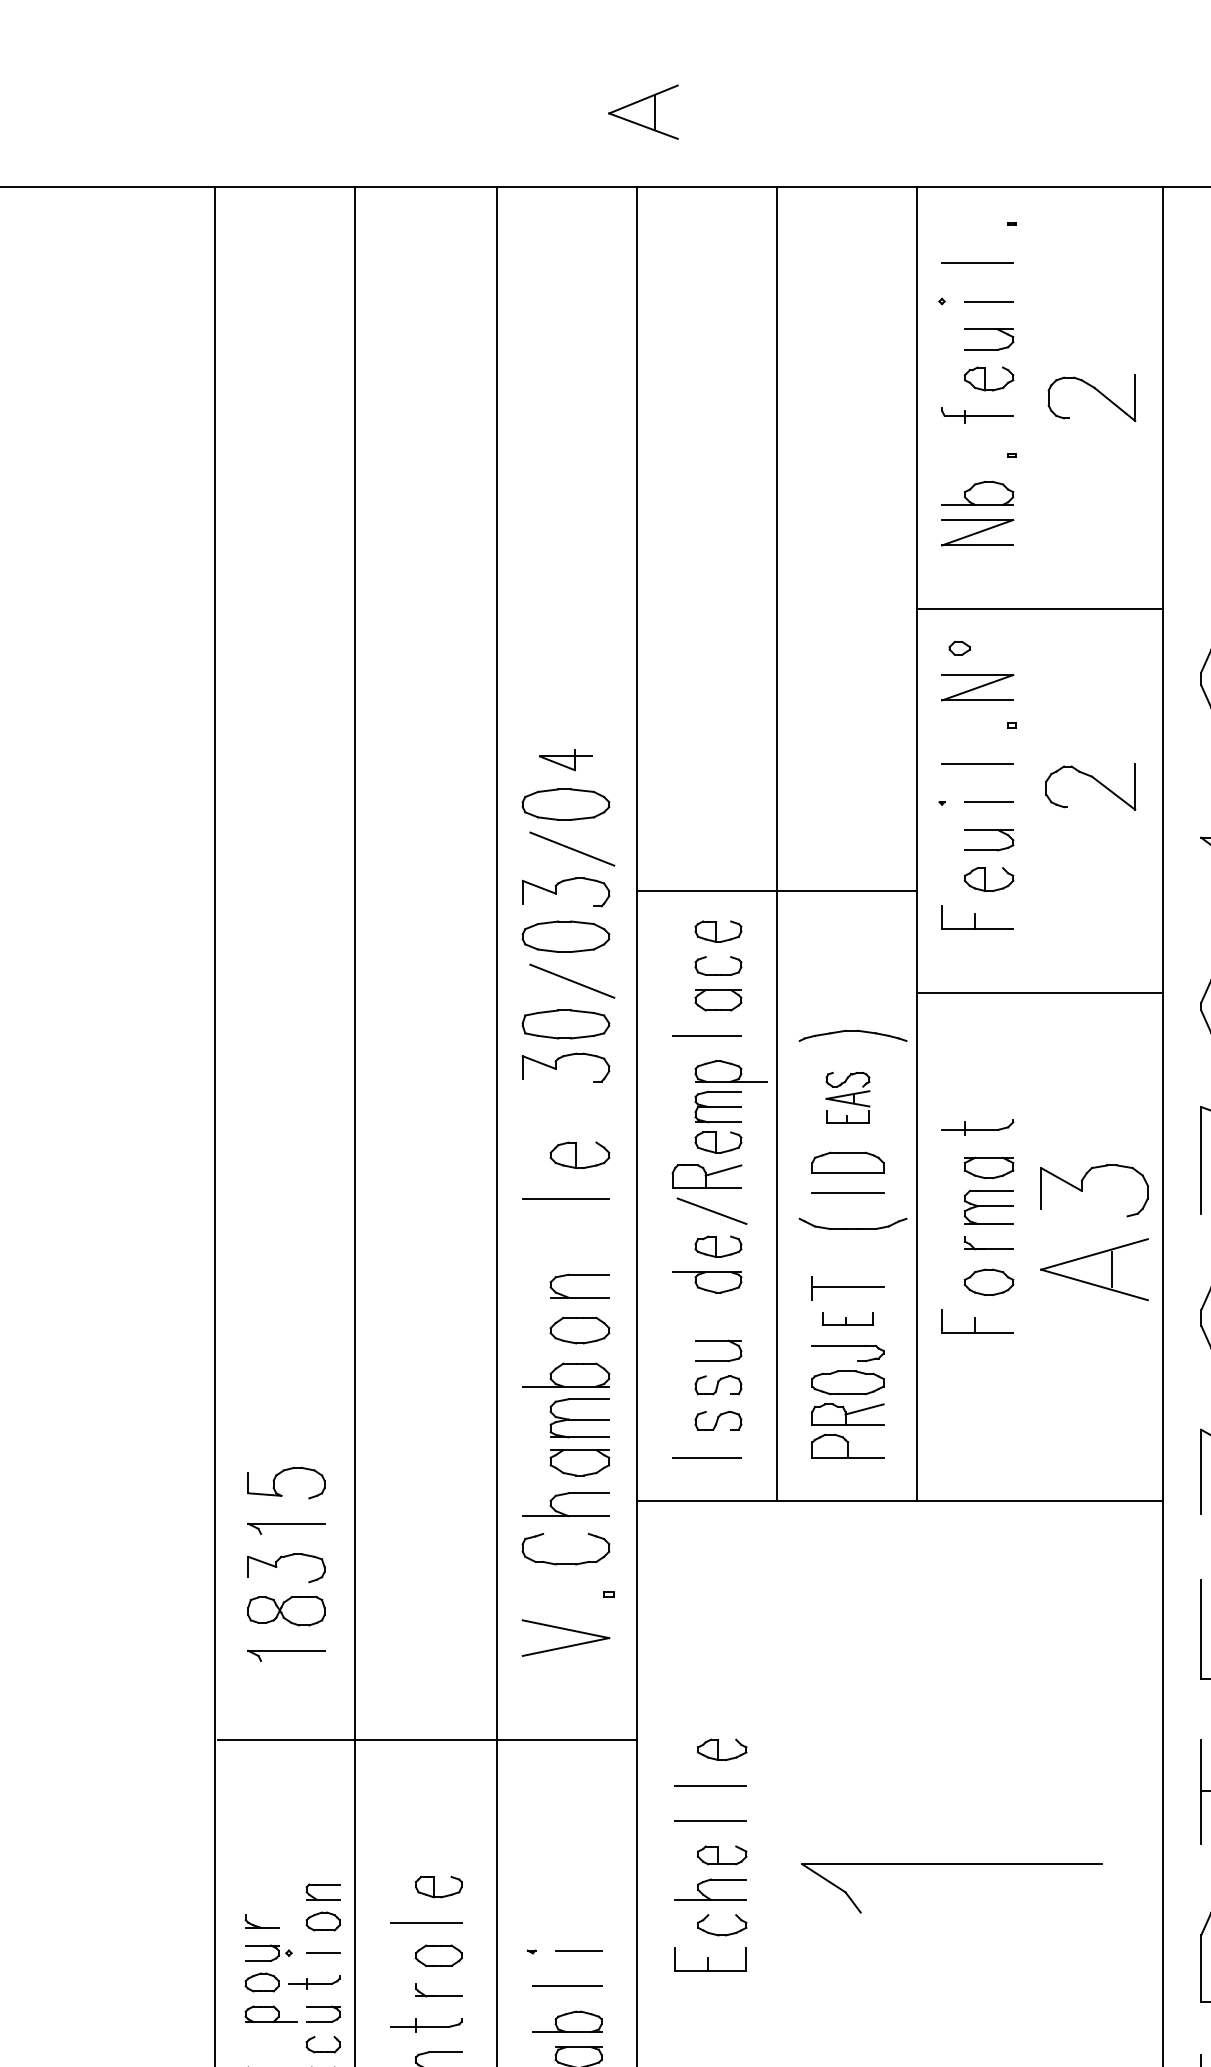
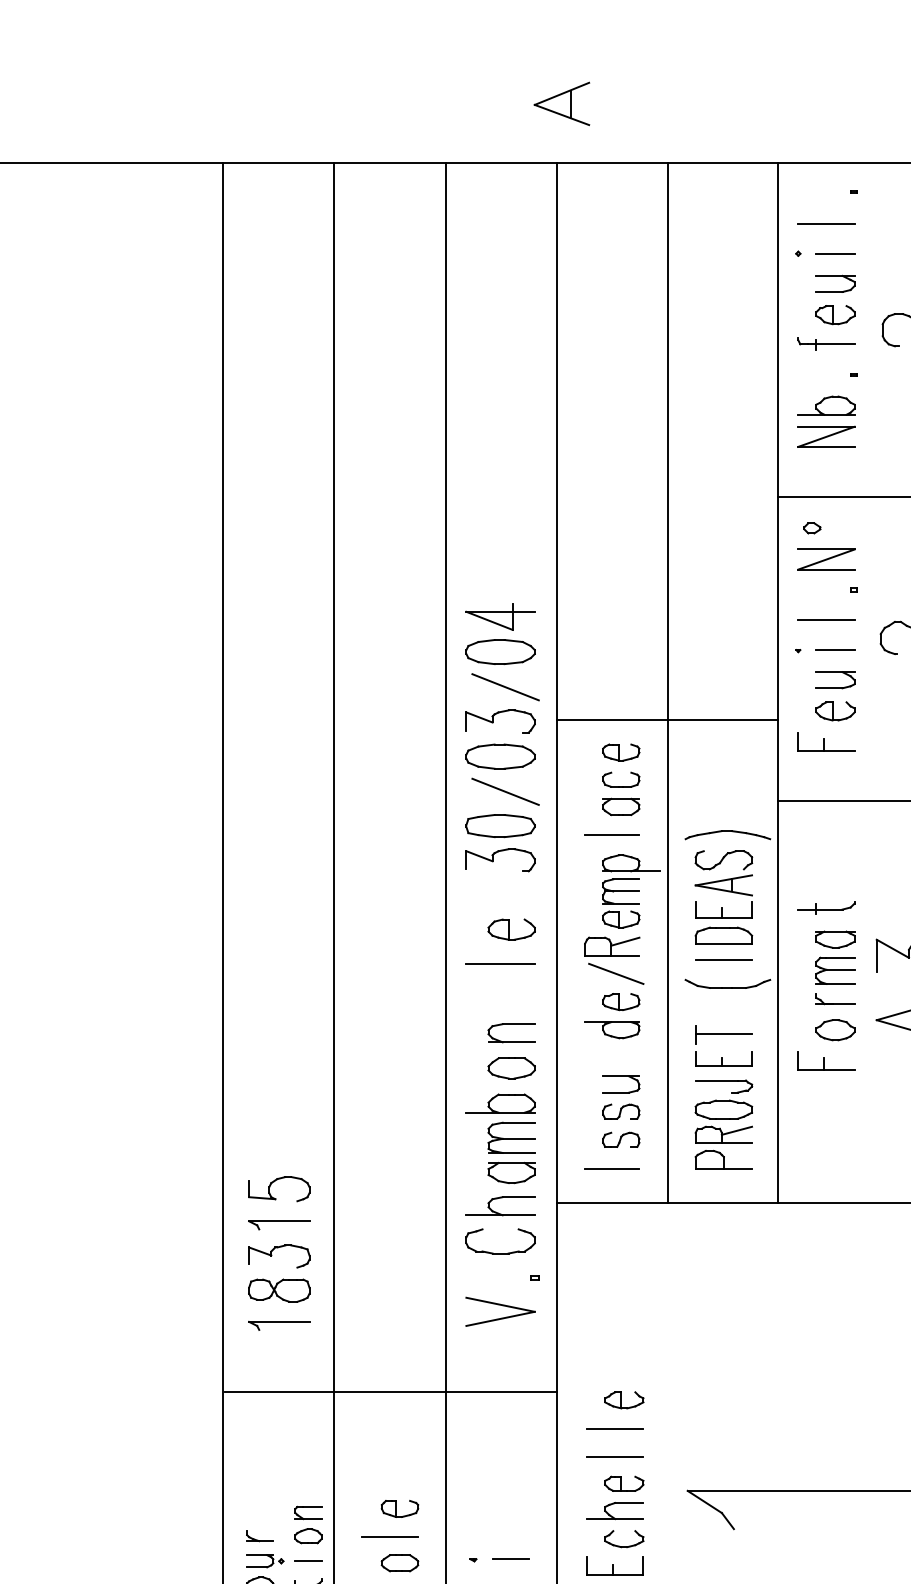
part: (565, 760) -> (500, 617), size x1.67
part: (847, 1097) -> (723, 883), size x1.67
part: (847, 1318) -> (723, 1058), size x1.43

